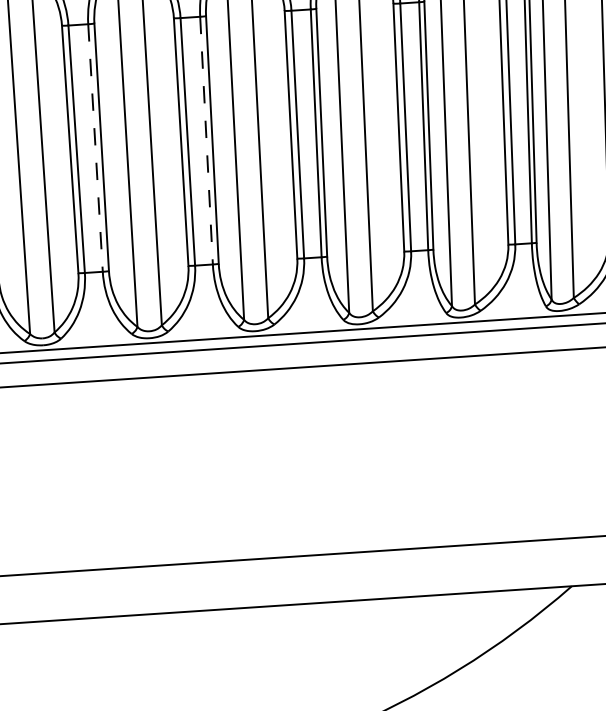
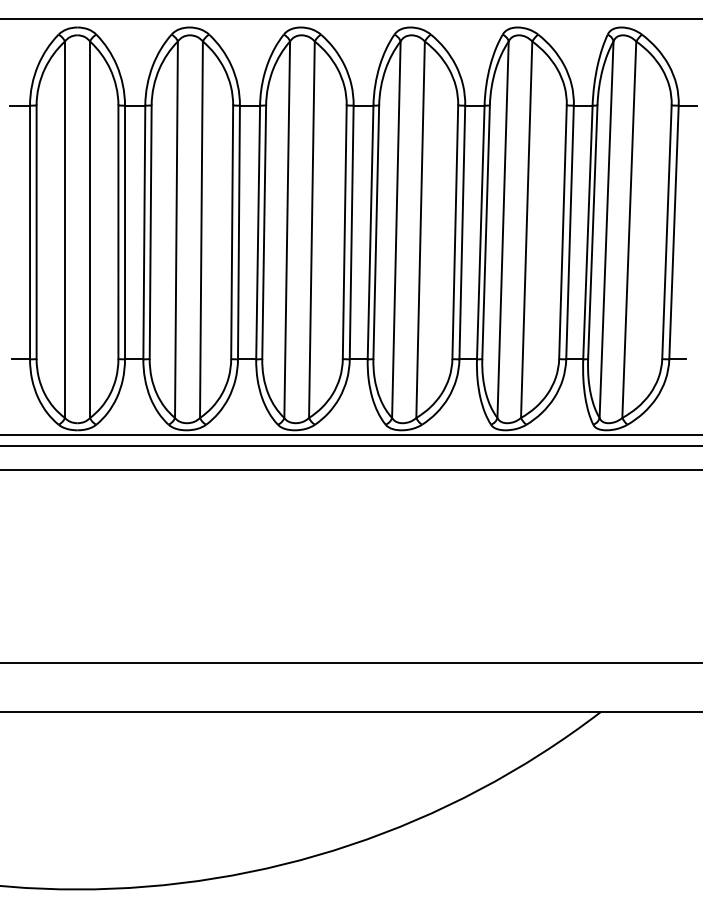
line: (206, 140) -> (258, 232), dashed -> solid
line: (95, 148) -> (144, 232), dashed -> solid

